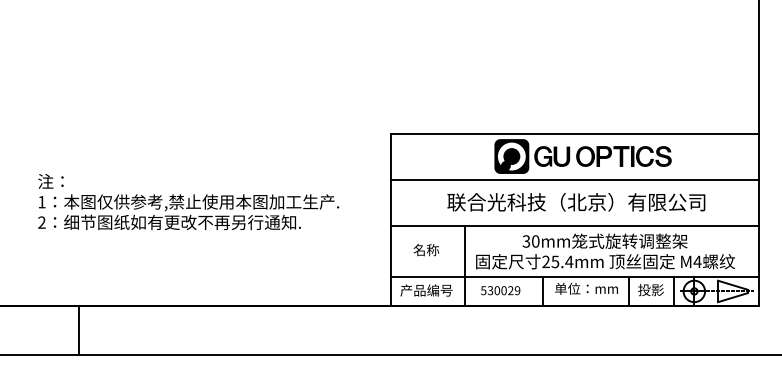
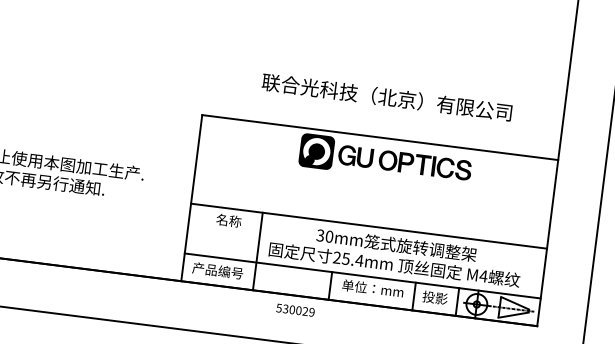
line: (574, 179) -> (374, 181), removed
text: (576, 202) -> (387, 97), moved
text: (426, 250) -> (229, 221), moved
text: (500, 290) -> (295, 310), moved

